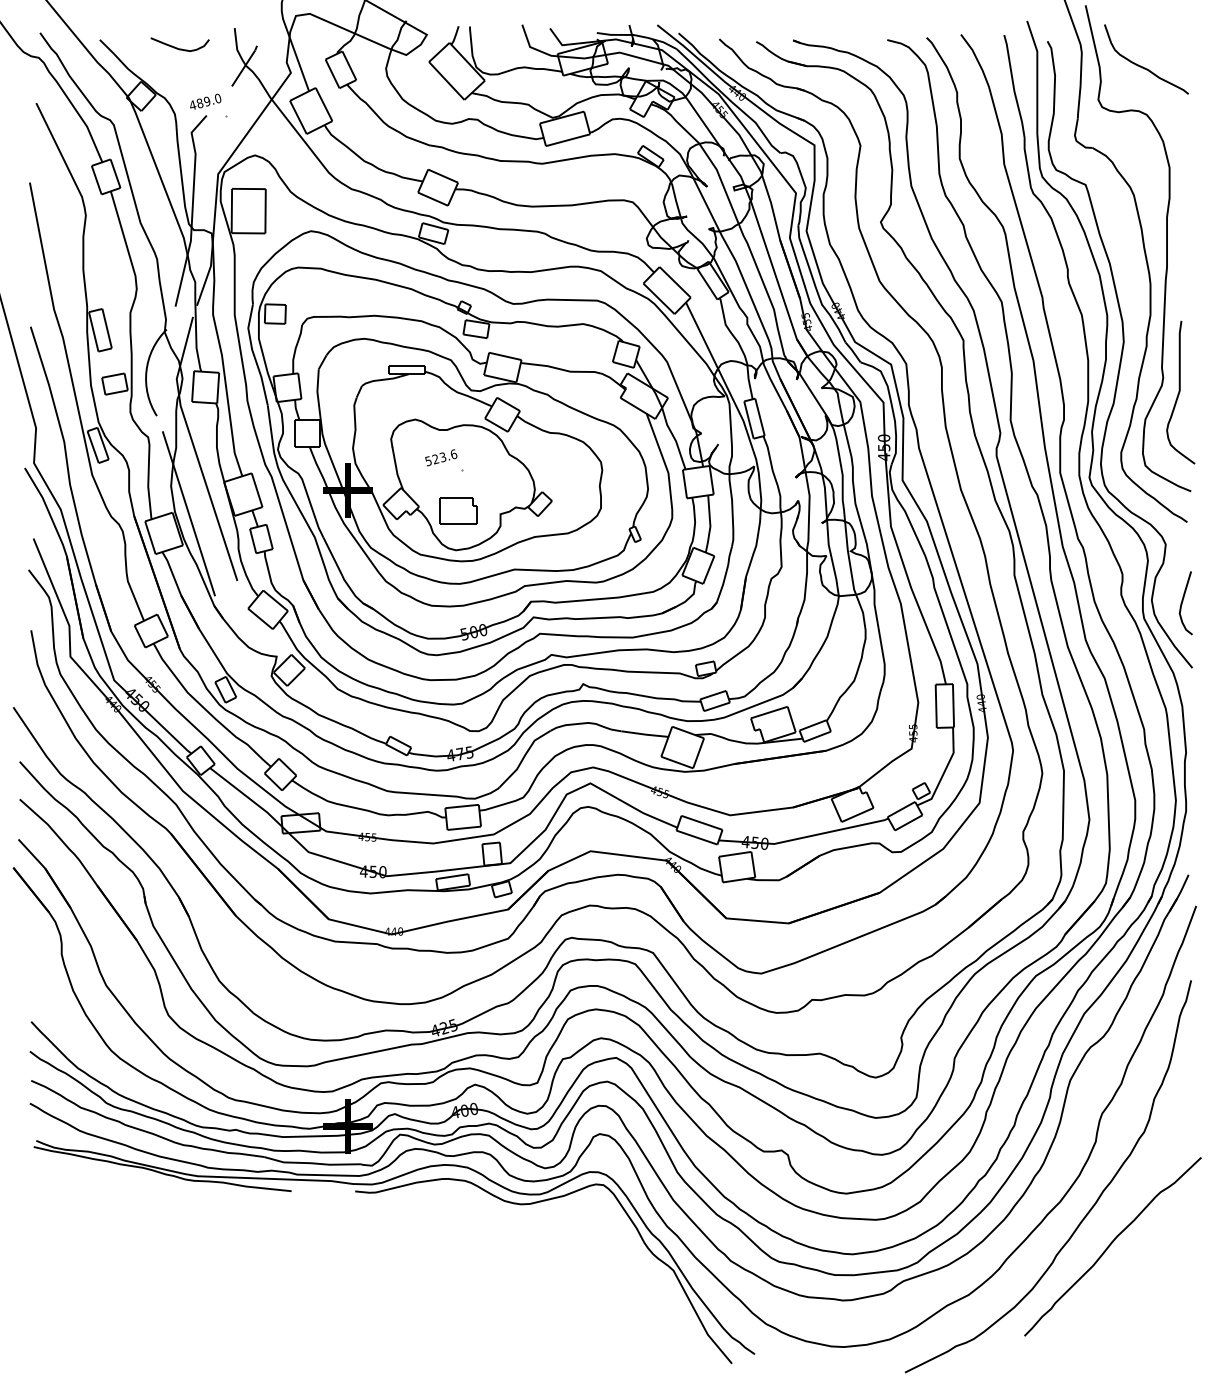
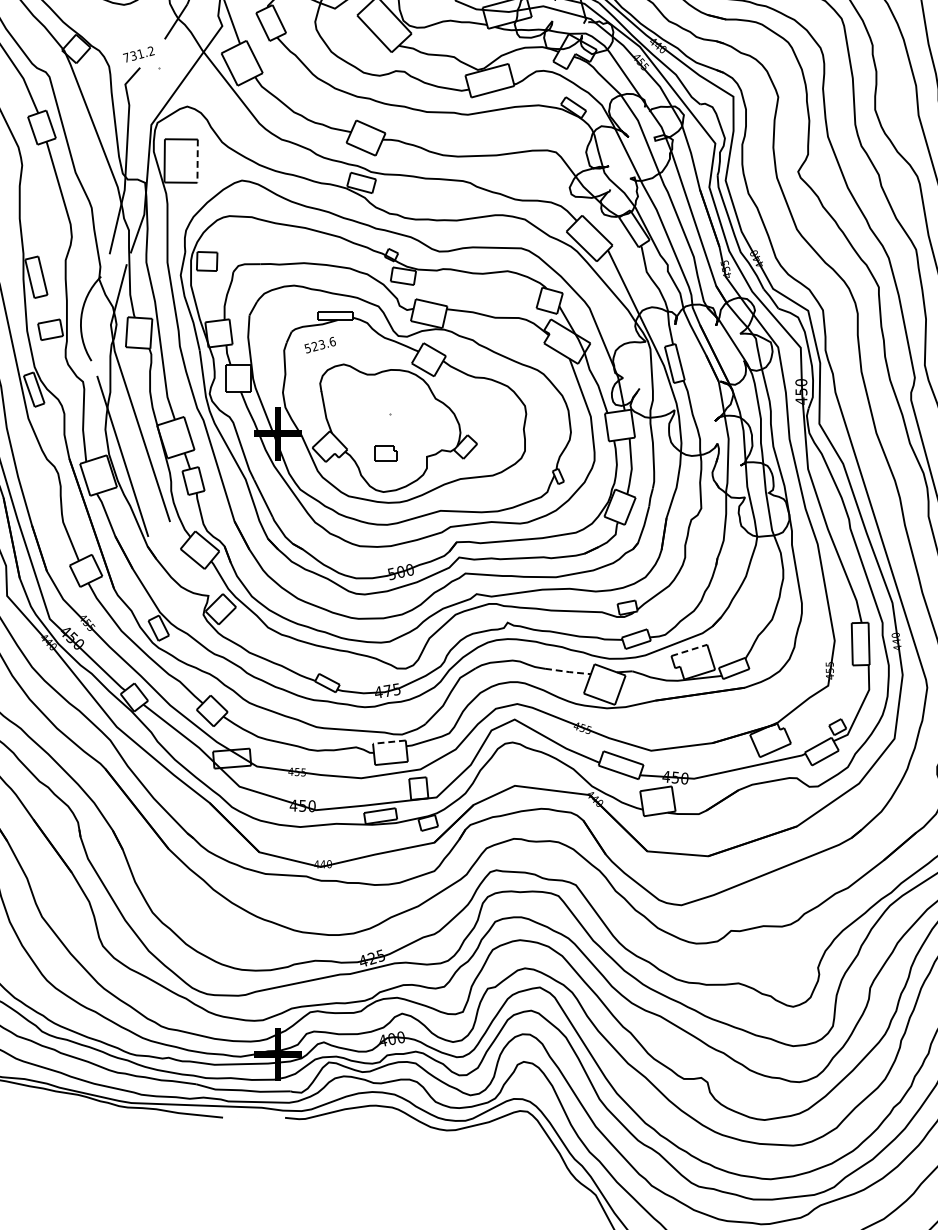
text: (205, 102) -> (138, 54), 489.0 -> 731.2
line: (265, 211) -> (197, 161), solid -> dashed
text: (441, 457) -> (320, 344), moved
part: (458, 510) -> (385, 453), size x0.6
line: (769, 712) -> (689, 650), solid -> dashed
line: (646, 734) -> (569, 671), solid -> dashed
line: (462, 806) -> (389, 742), solid -> dashed

